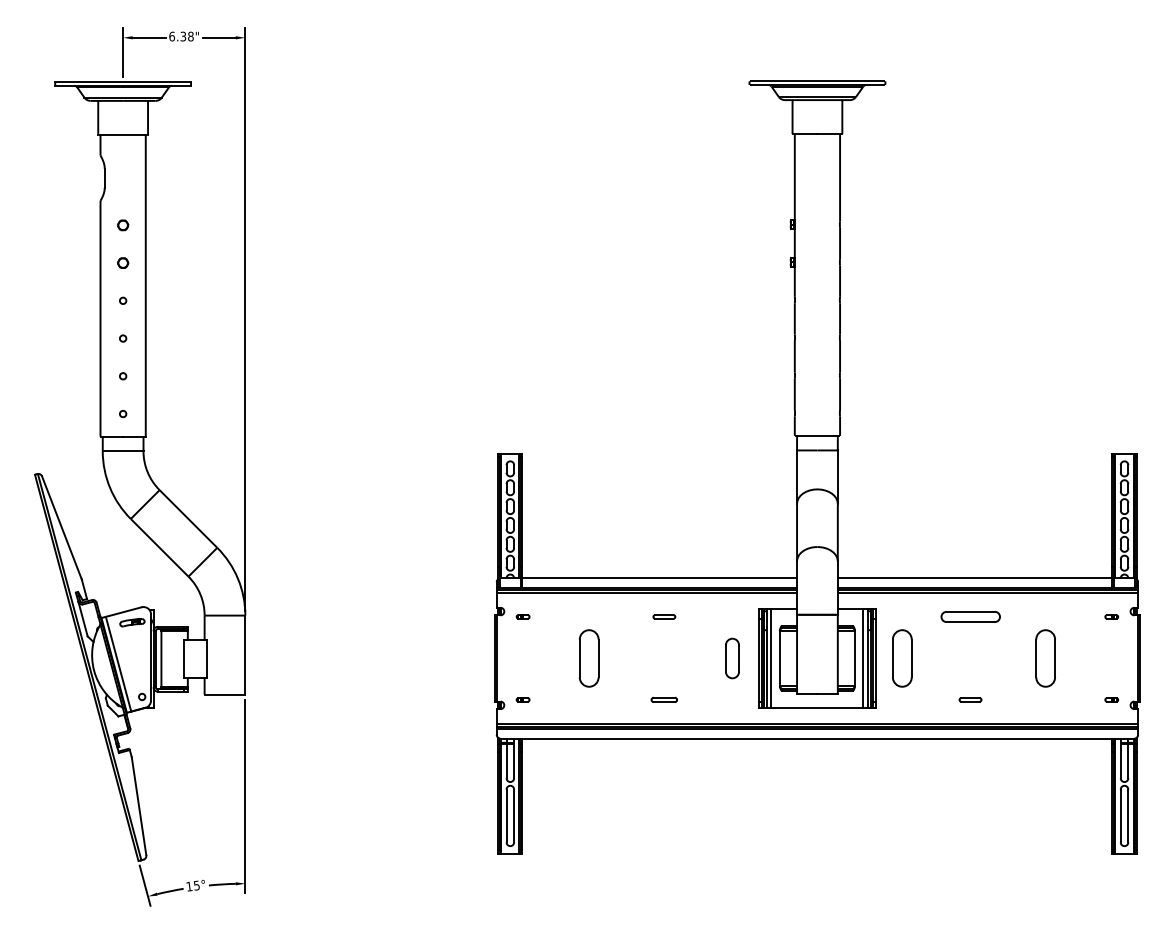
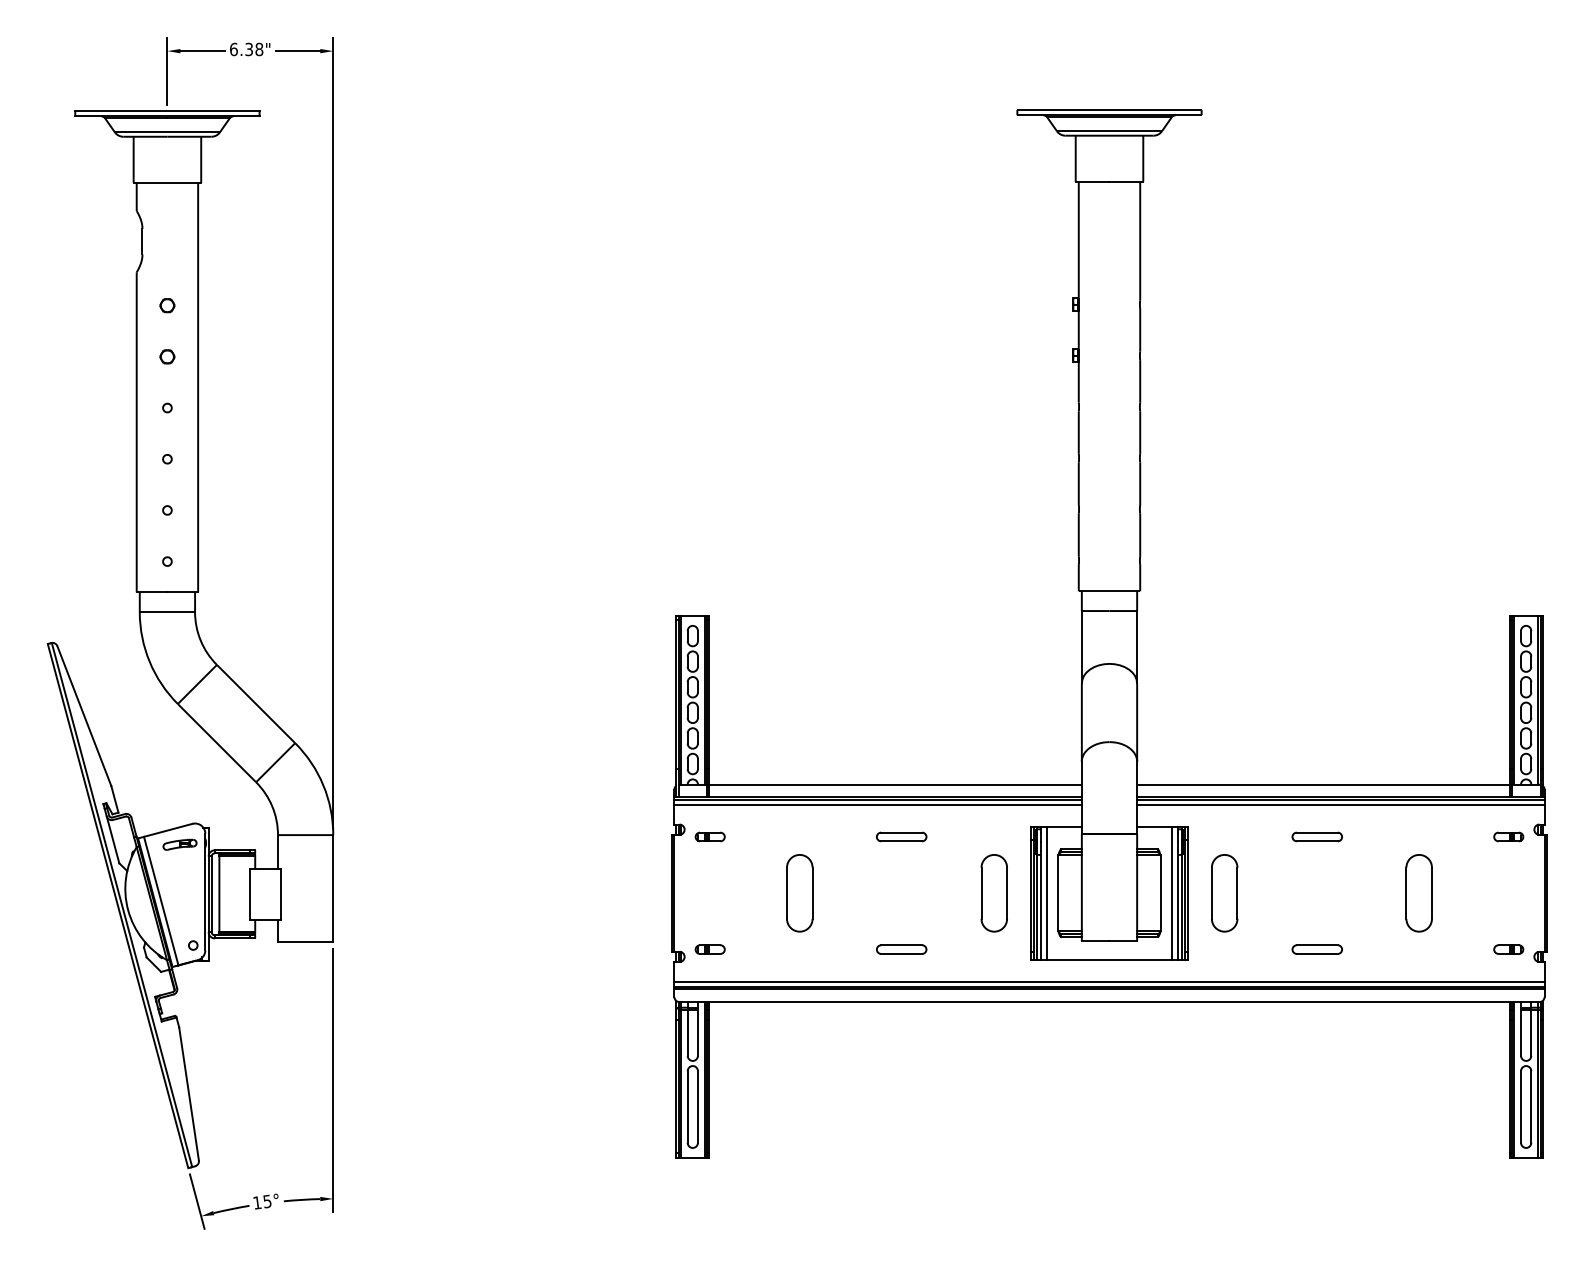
part: (522, 616) -> (709, 836), size x1.67
part: (664, 616) -> (901, 836), size x1.67
part: (970, 616) -> (1316, 836), size x0.62
part: (1111, 616) -> (1508, 836), size x1.67
part: (731, 658) -> (993, 893), size x1.43
part: (522, 699) -> (709, 949), size x1.67
part: (664, 699) -> (901, 949), size x1.43
part: (970, 699) -> (1316, 949), size x1.67
part: (1111, 699) -> (1508, 949), size x1.67

